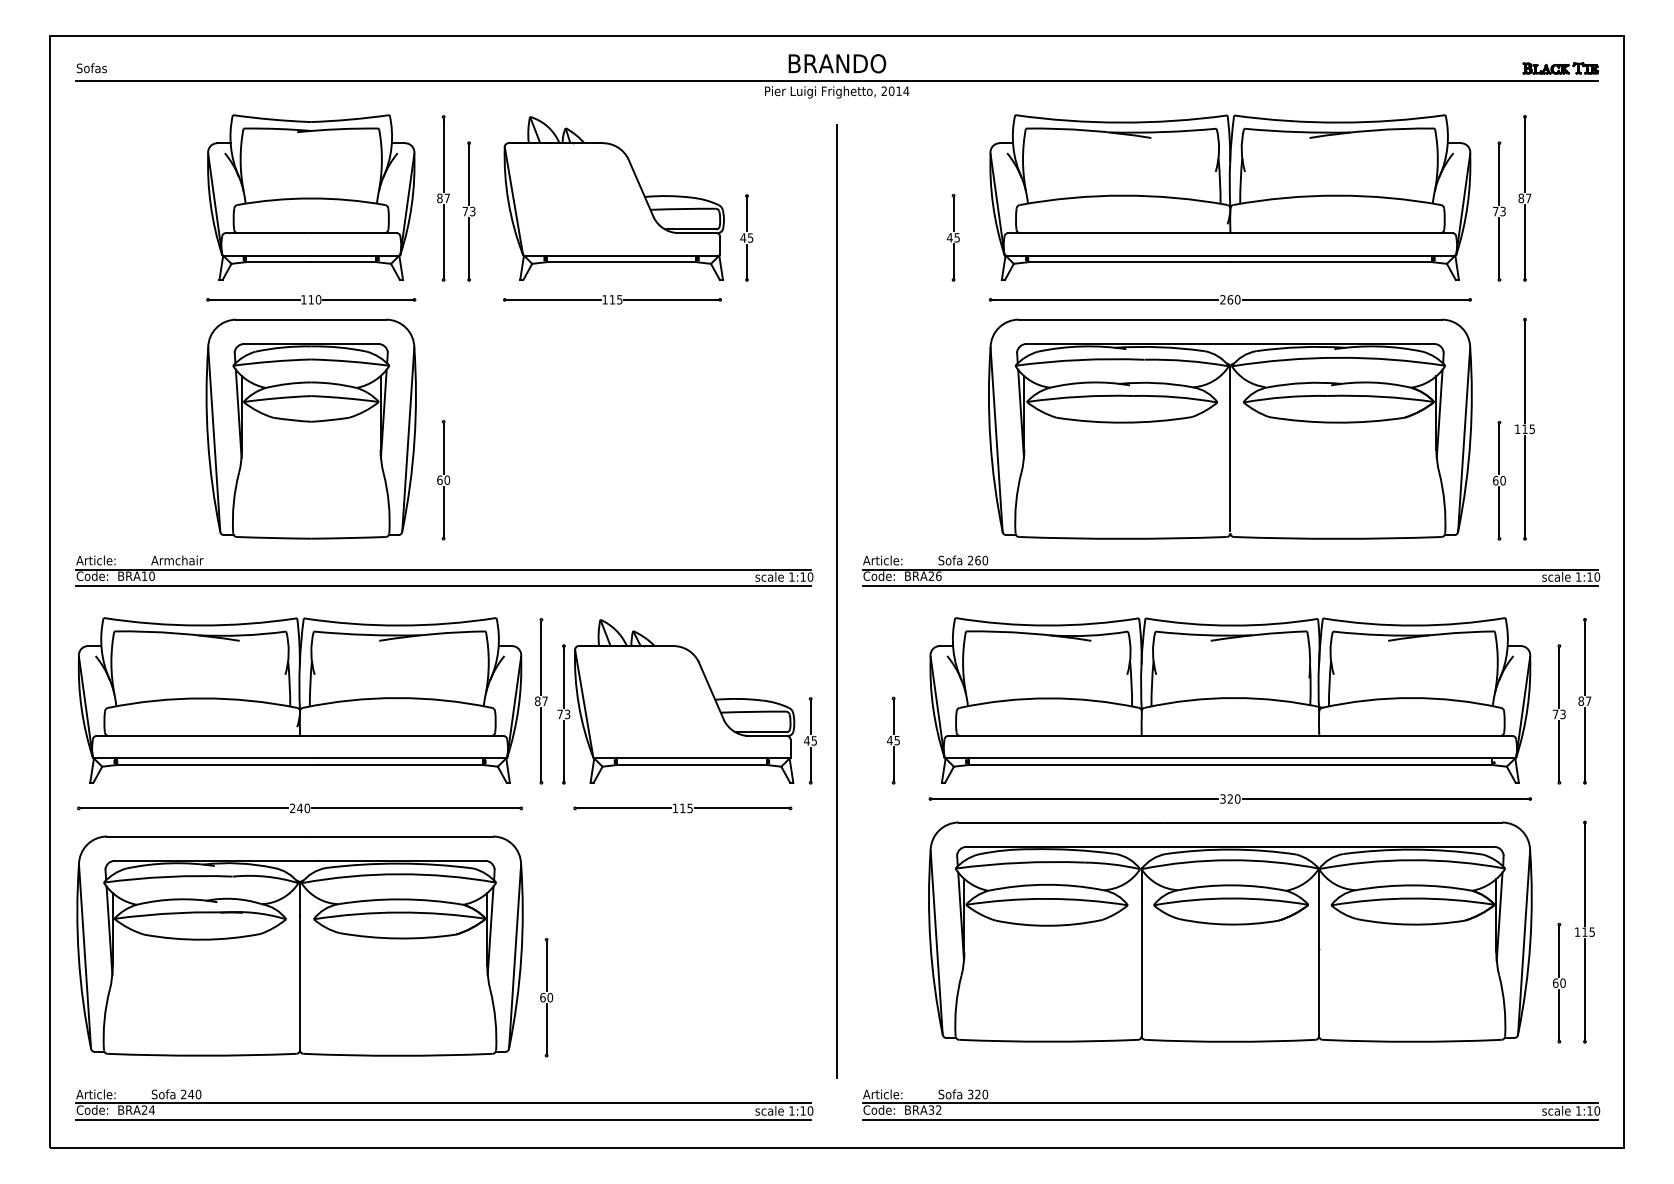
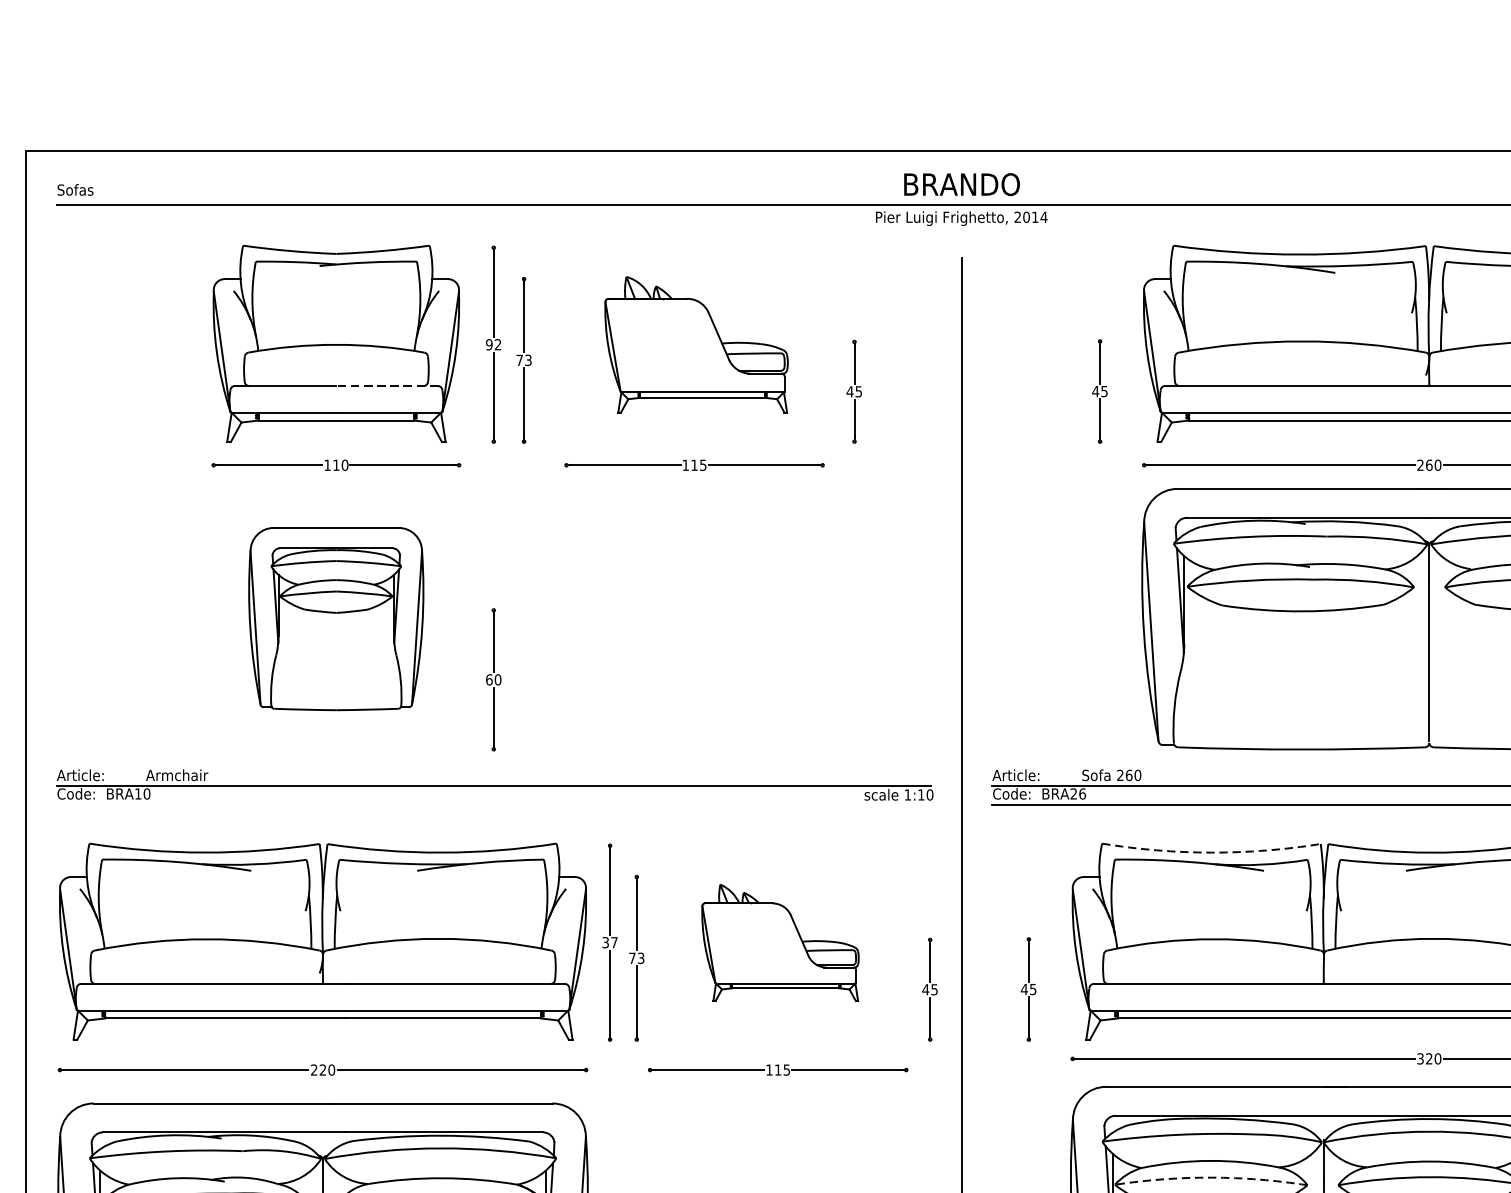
text: (443, 198) -> (493, 344), 87 -> 92
part: (613, 198) -> (695, 344), size x0.7
line: (353, 233) -> (386, 386), solid -> dashed
part: (310, 428) -> (335, 618), size x0.7
line: (443, 585) -> (493, 805), removed
arc: (1047, 625) -> (1211, 852), solid -> dashed
text: (537, 700) -> (605, 941), 87 -> 37
part: (684, 701) -> (780, 942), size x0.6
text: (299, 808) -> (322, 1070), 240 -> 220
arc: (1046, 898) -> (1210, 1177), solid -> dashed

